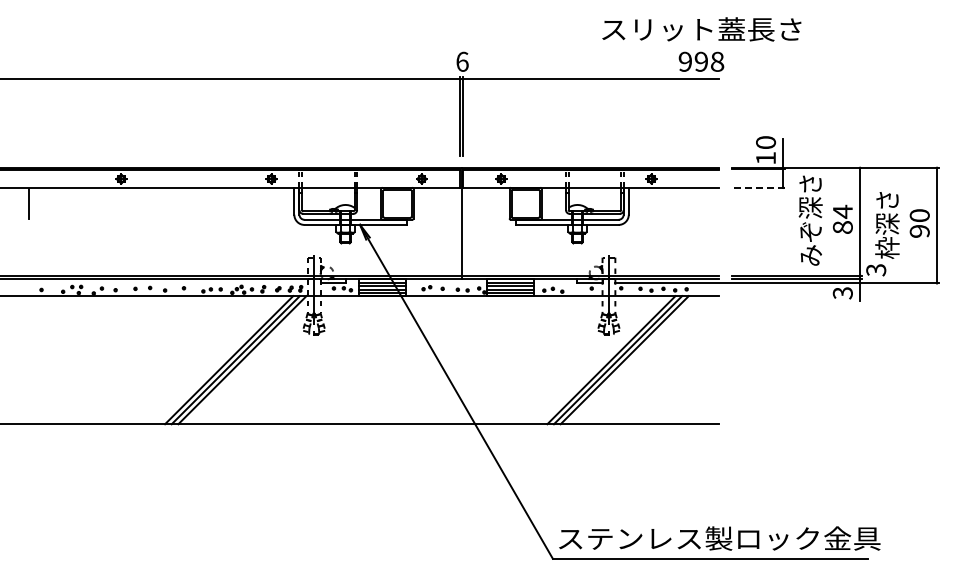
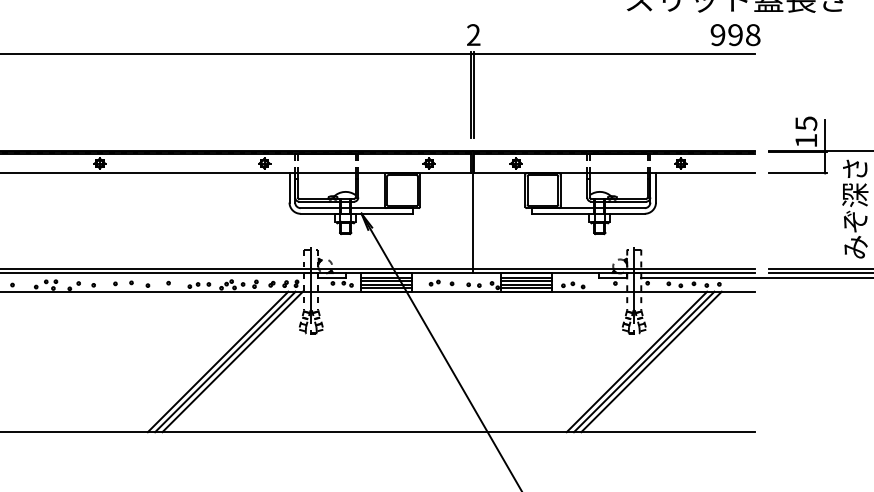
text: (462, 61) -> (473, 34), 6 -> 2
text: (765, 142) -> (805, 123), 10 -> 15
line: (758, 187) -> (798, 172), dashed -> solid

